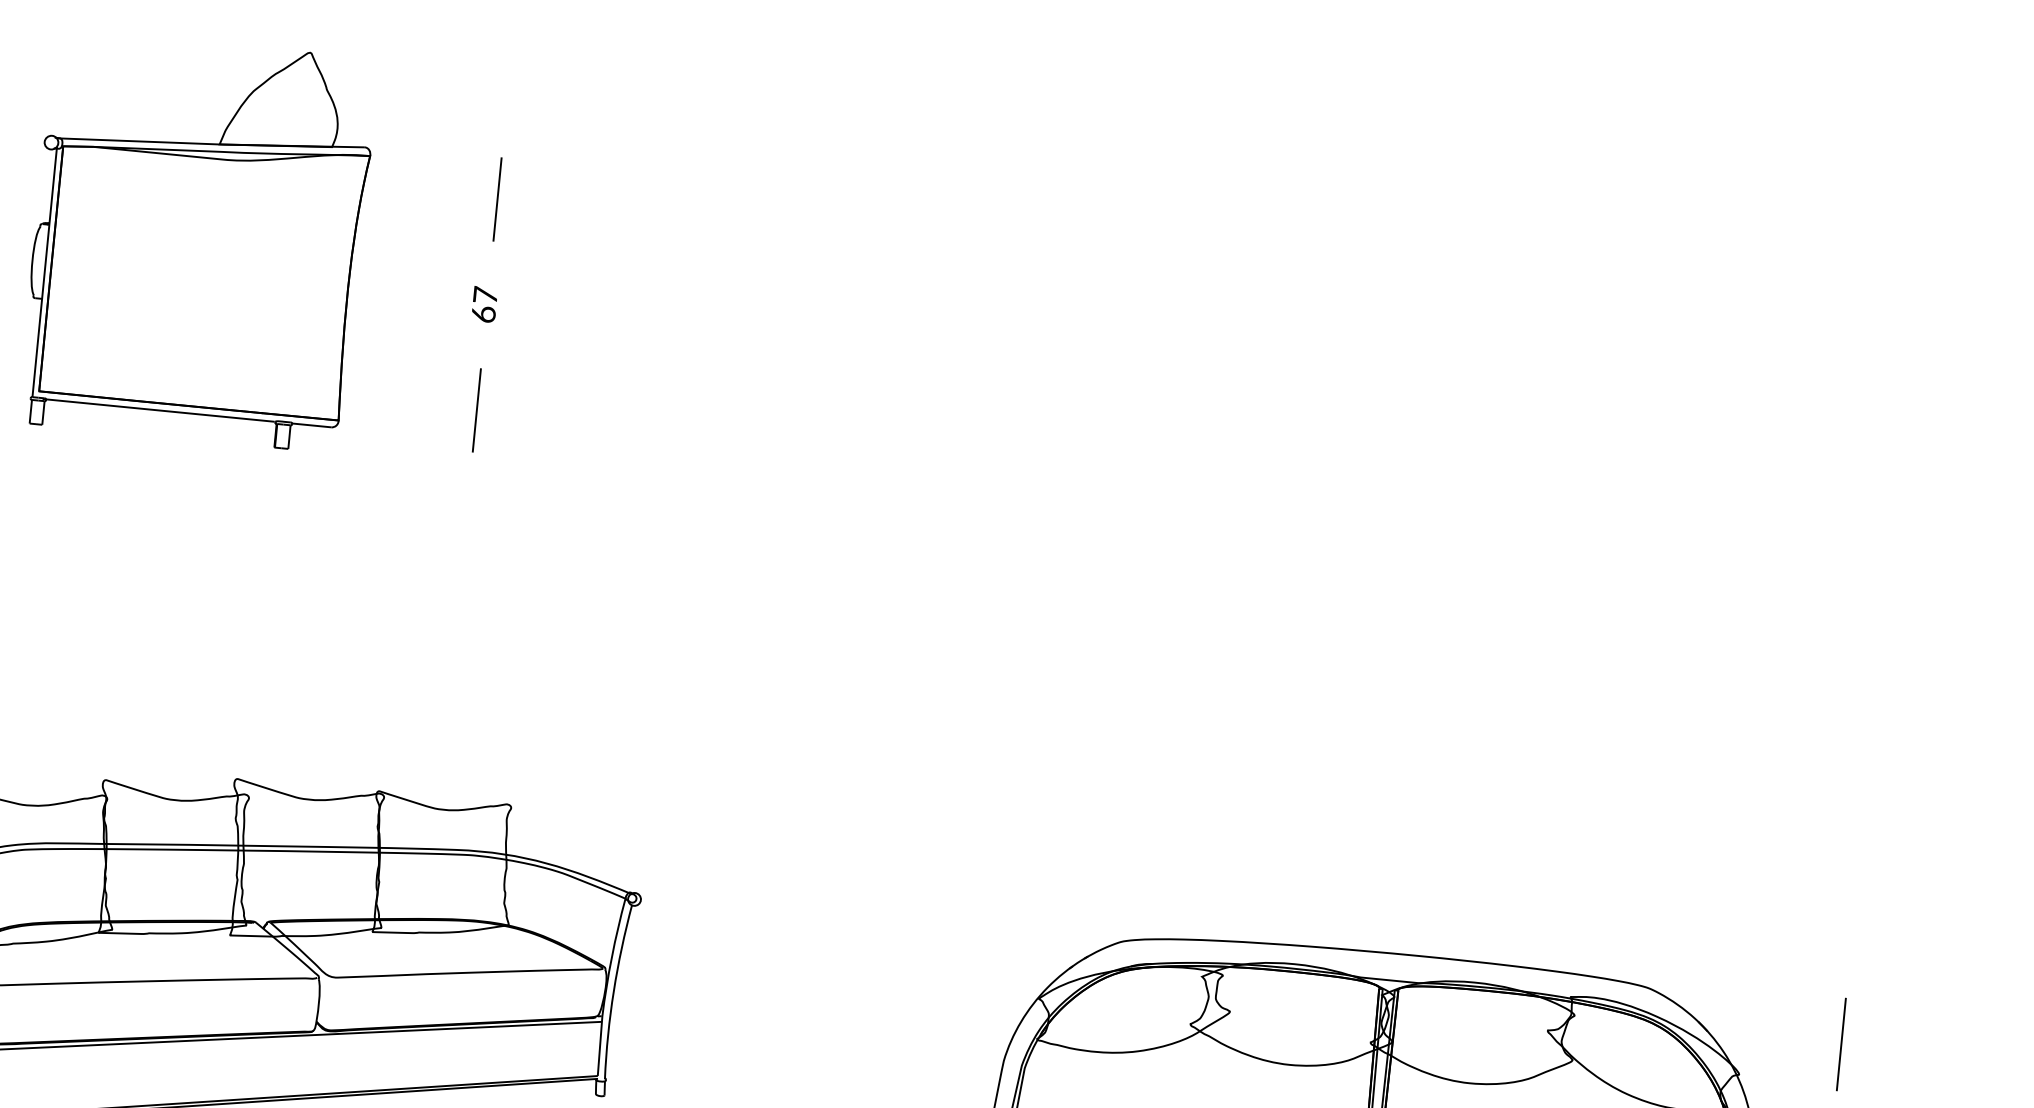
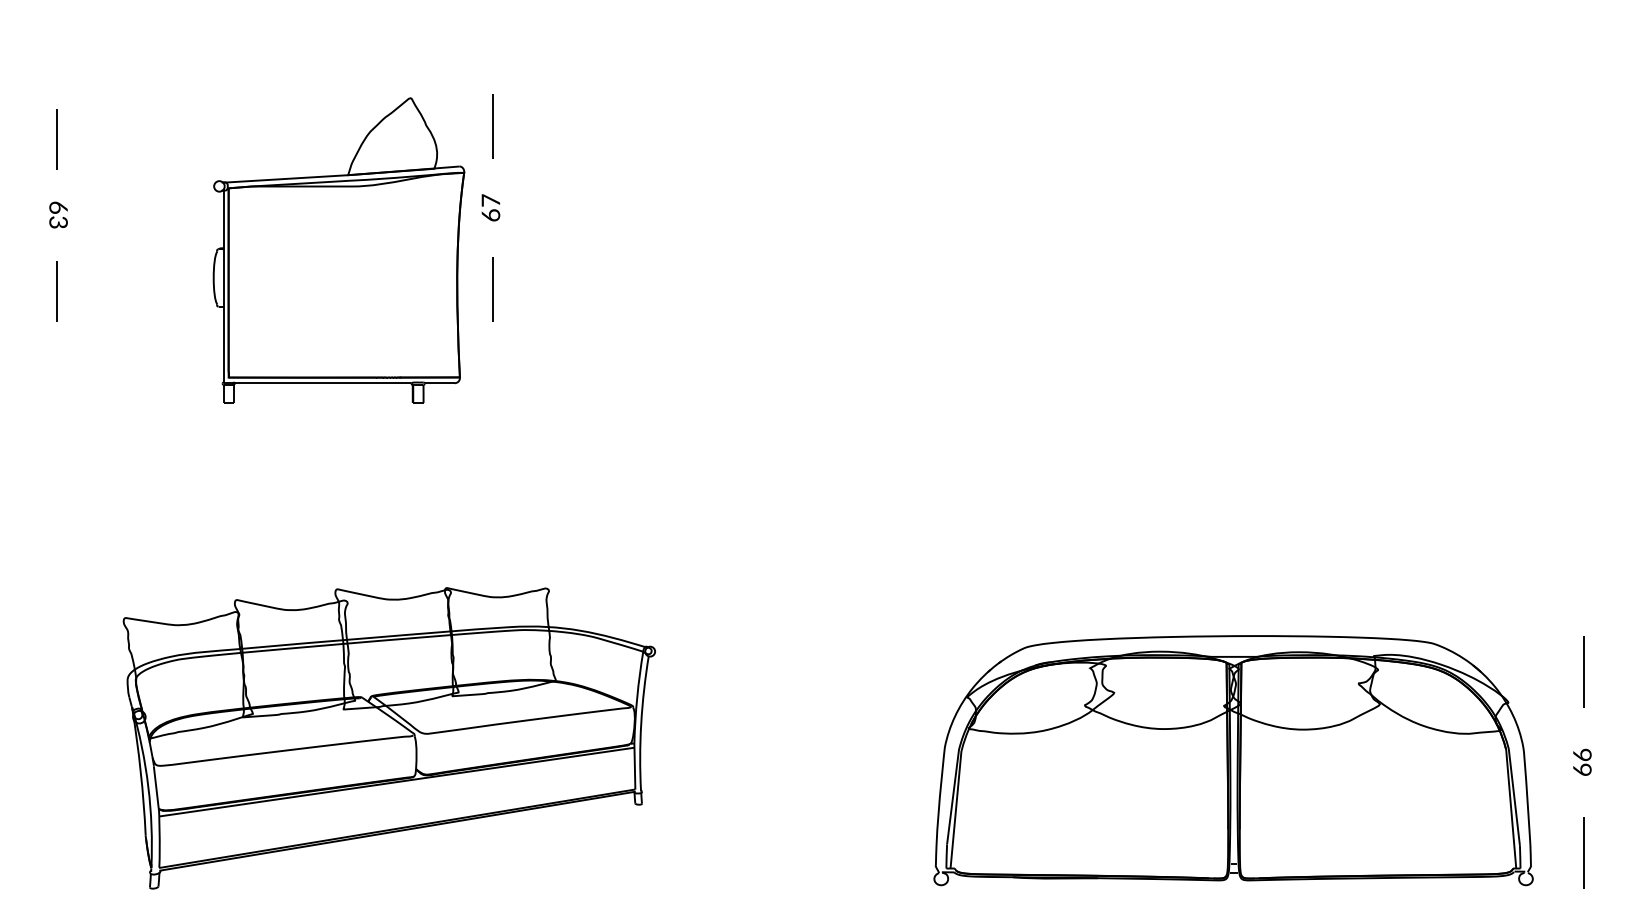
part: (197, 240) -> (338, 250), moved

